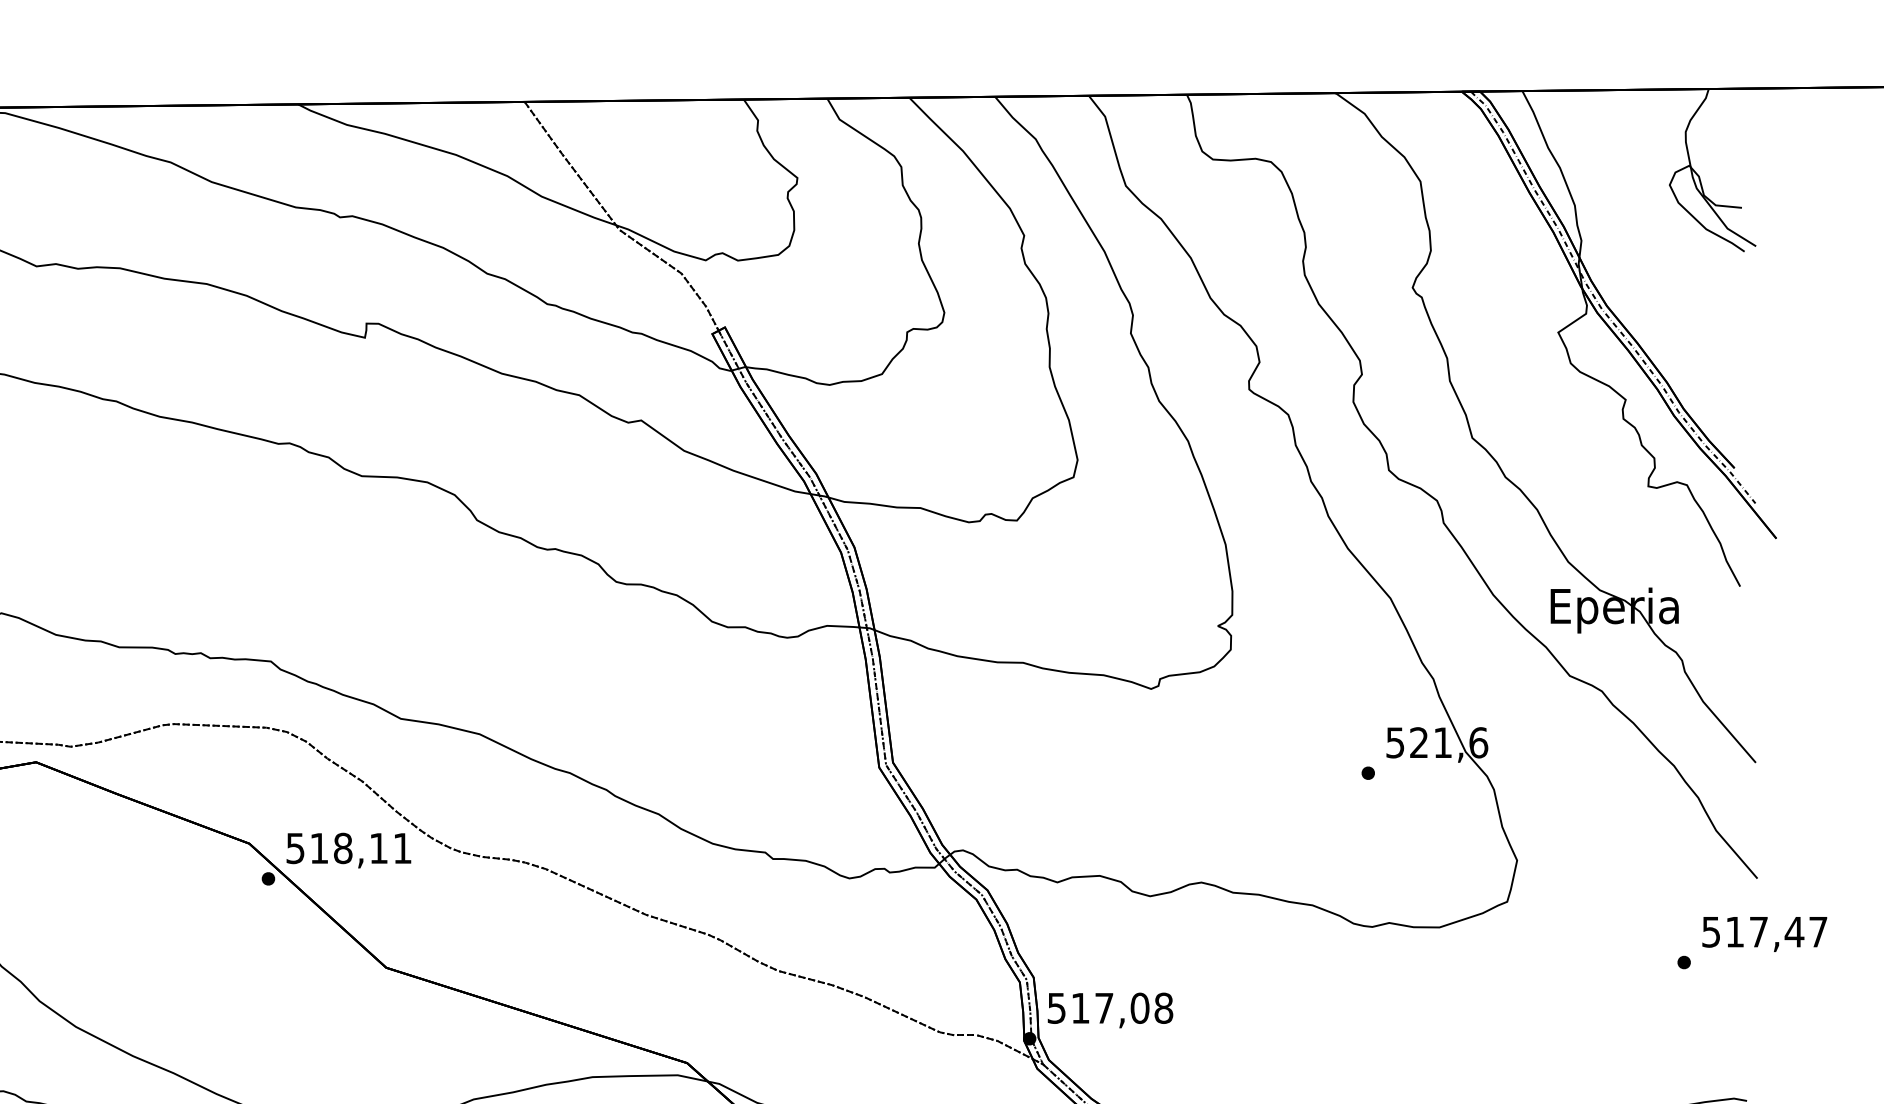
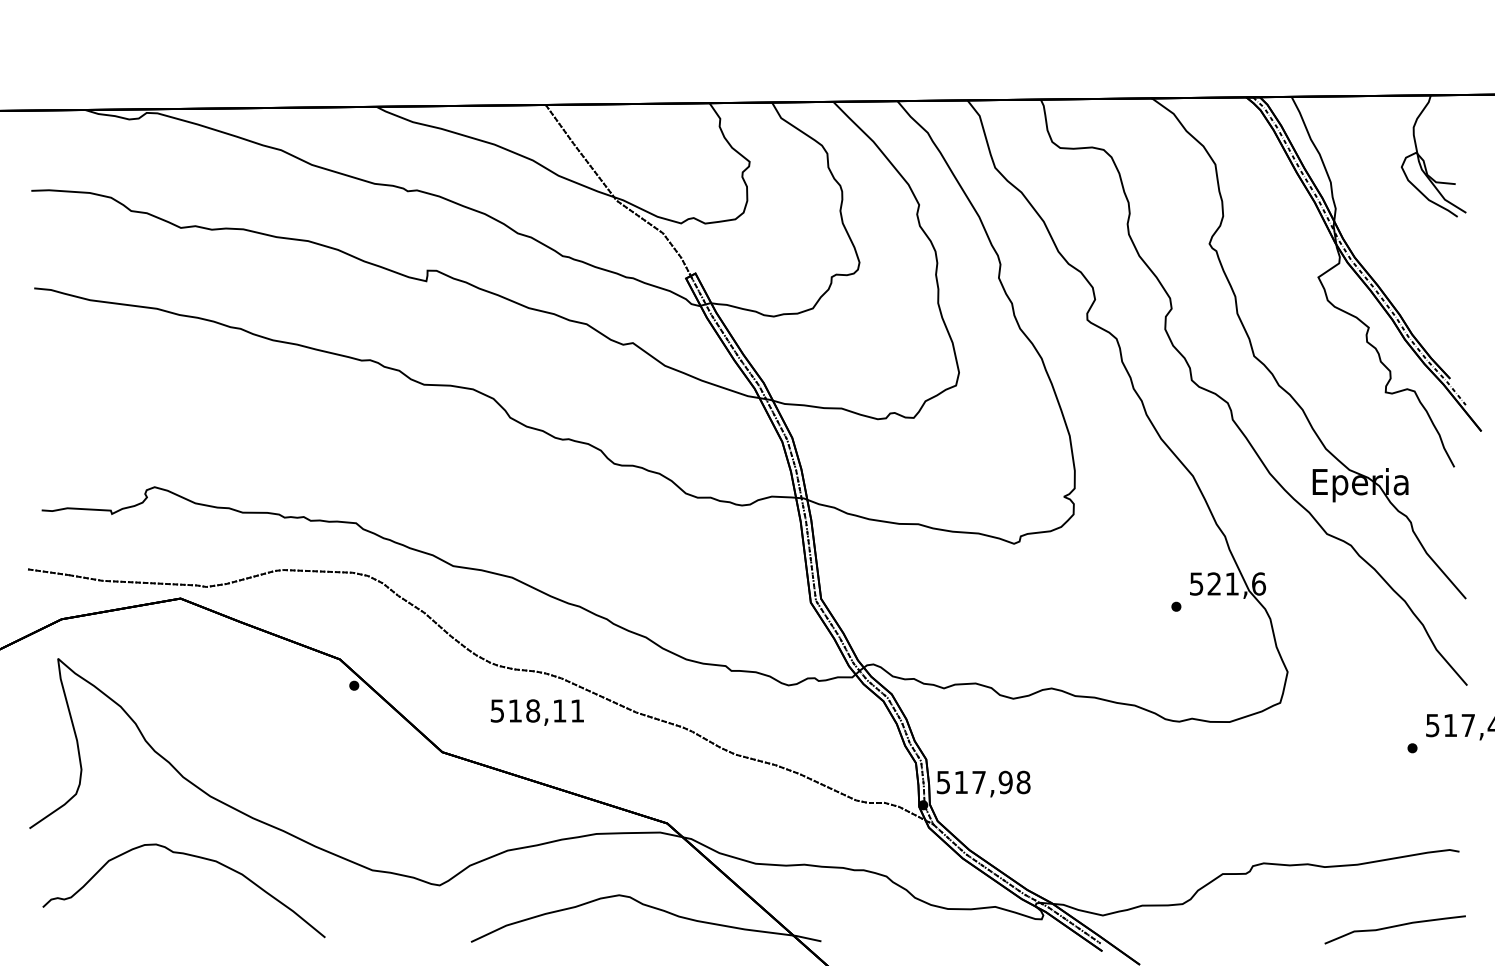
text: (347, 850) -> (536, 712), moved
text: (1139, 1008) -> (1005, 782), 517,08 -> 517,98

